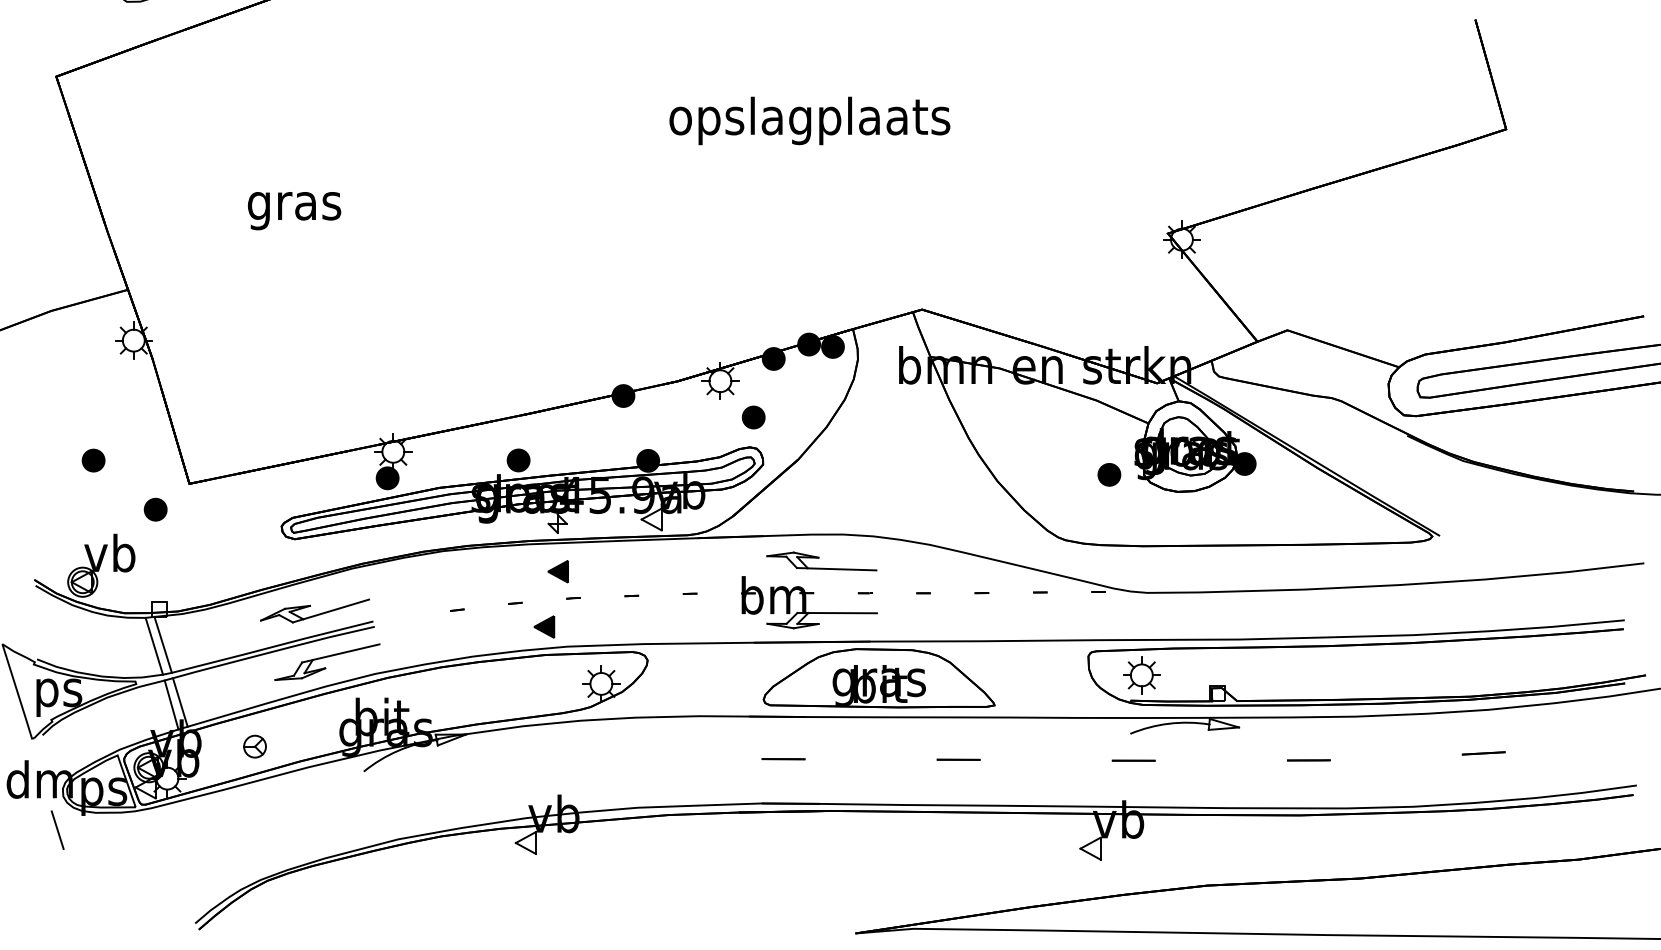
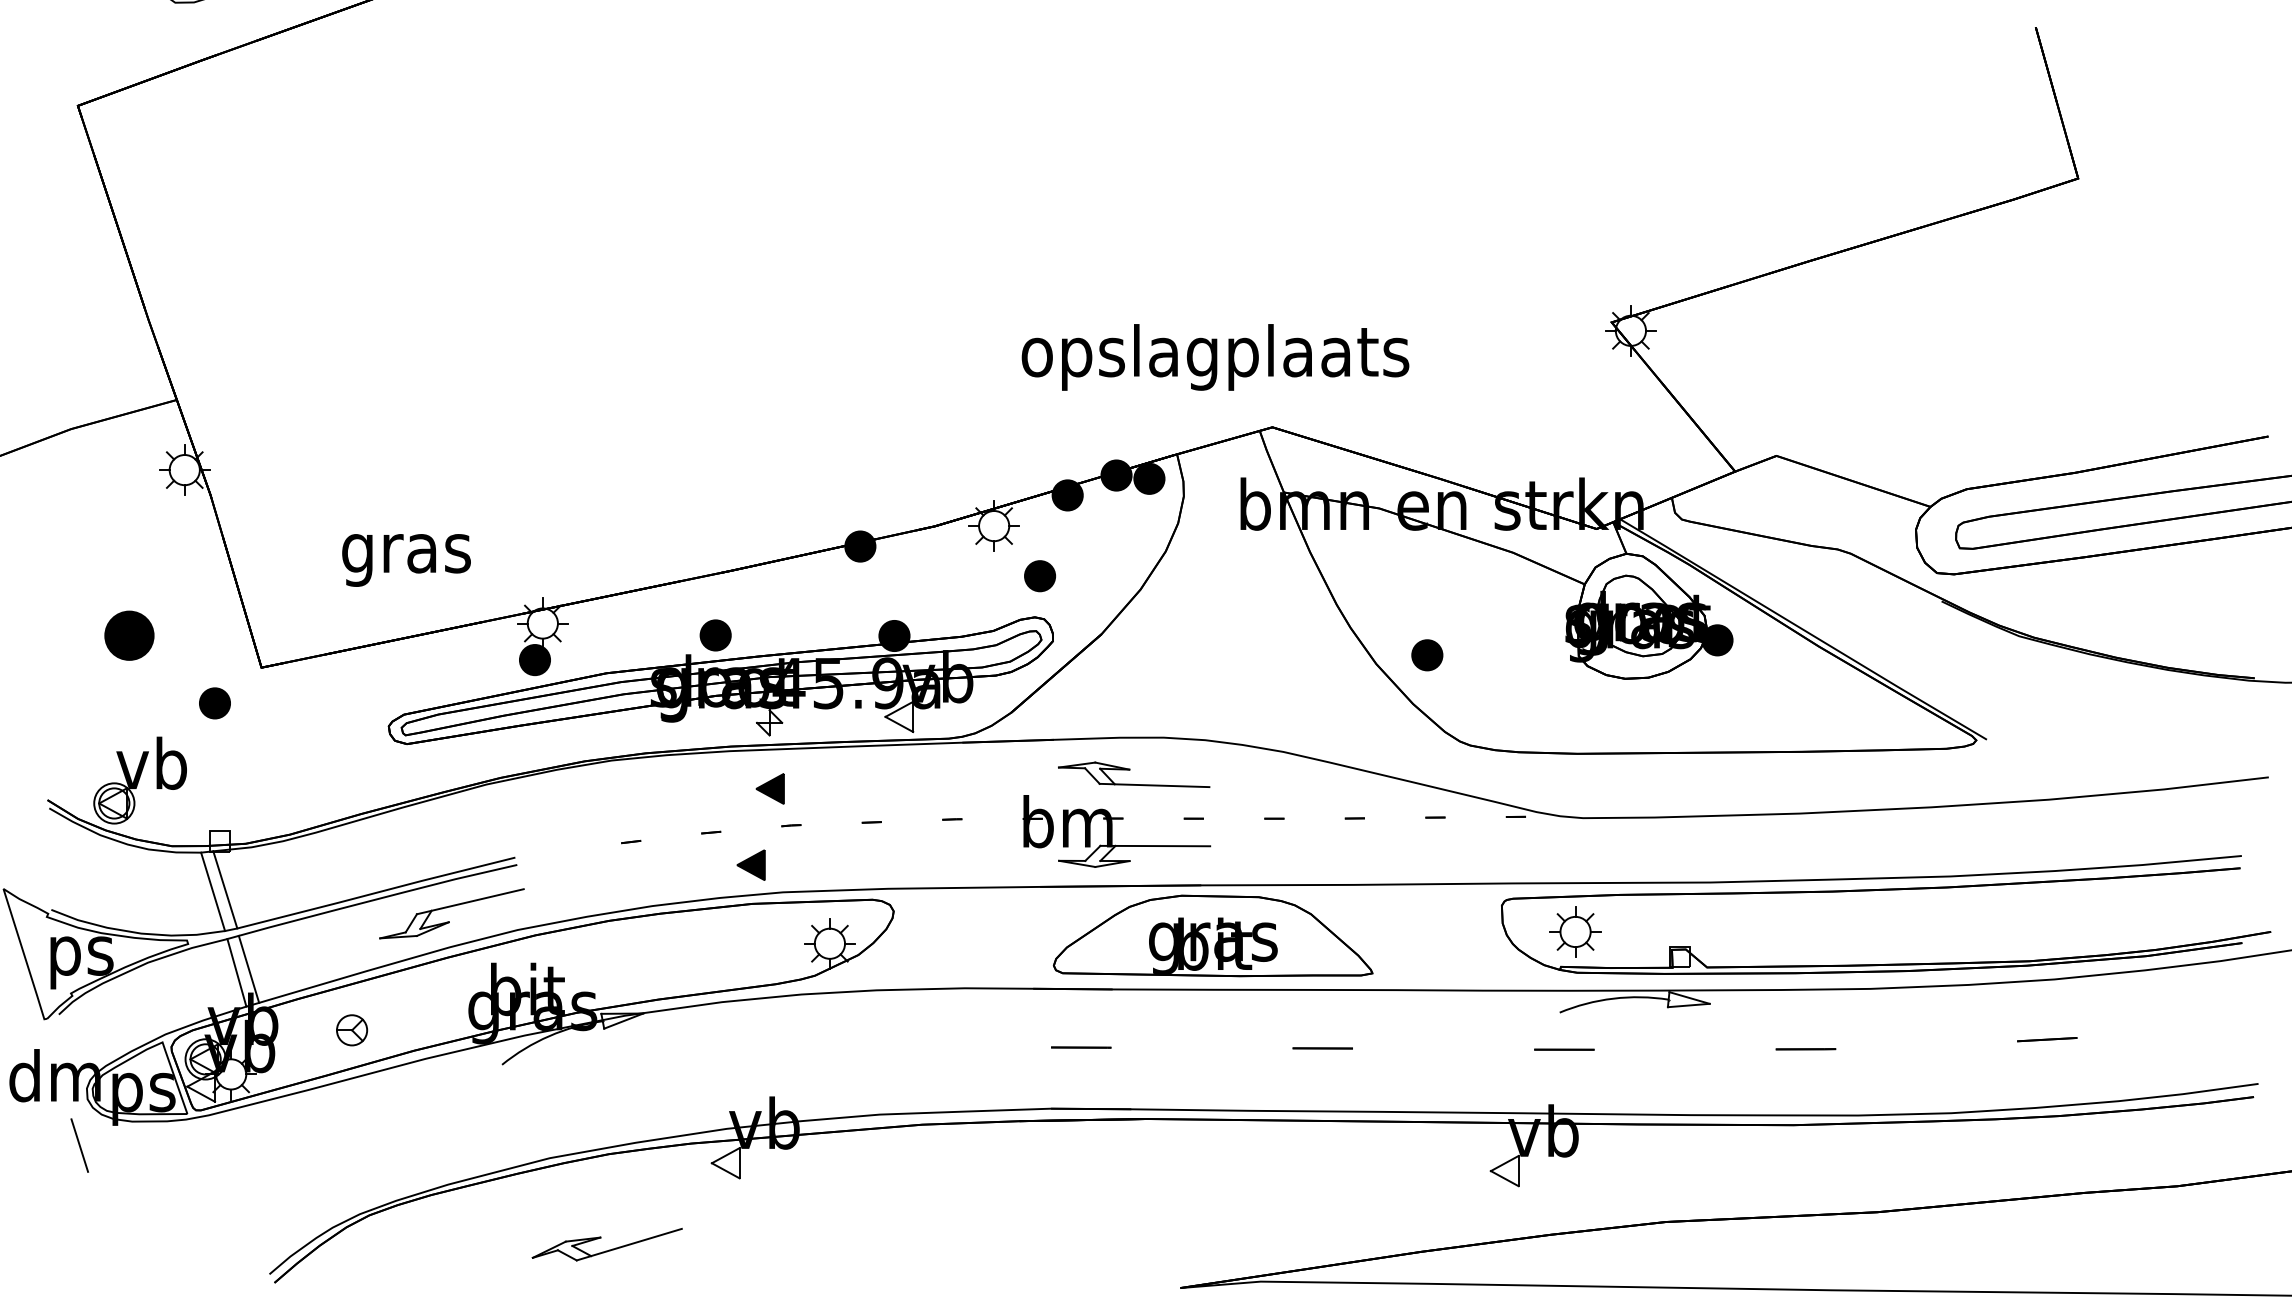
text: (809, 120) -> (1214, 356), moved
text: (294, 211) -> (406, 560), moved
part: (93, 460) -> (129, 635), size x1.6
part: (1109, 474) -> (1427, 654), moved
part: (314, 610) -> (606, 1243), moved

